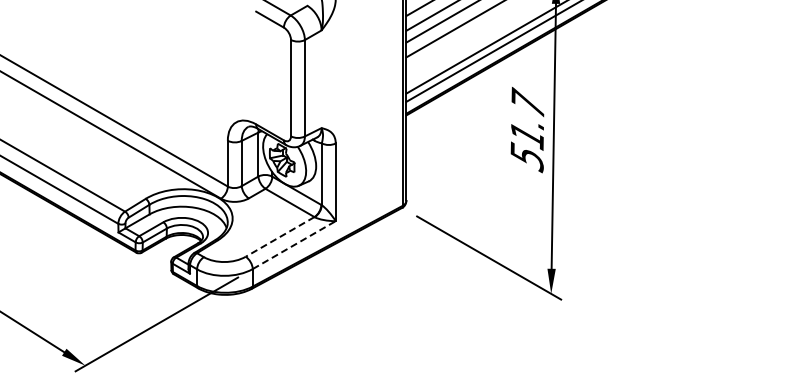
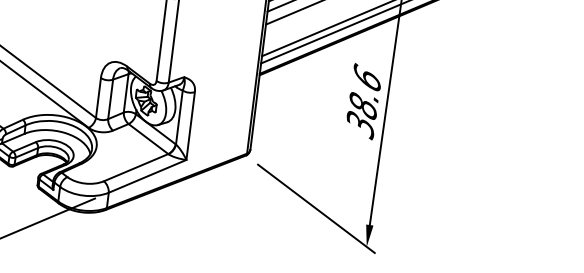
text: (527, 129) -> (363, 100), 51.7 -> 38.6
line: (280, 236) -> (136, 167), dashed -> solid
line: (294, 245) -> (147, 176), dashed -> solid

